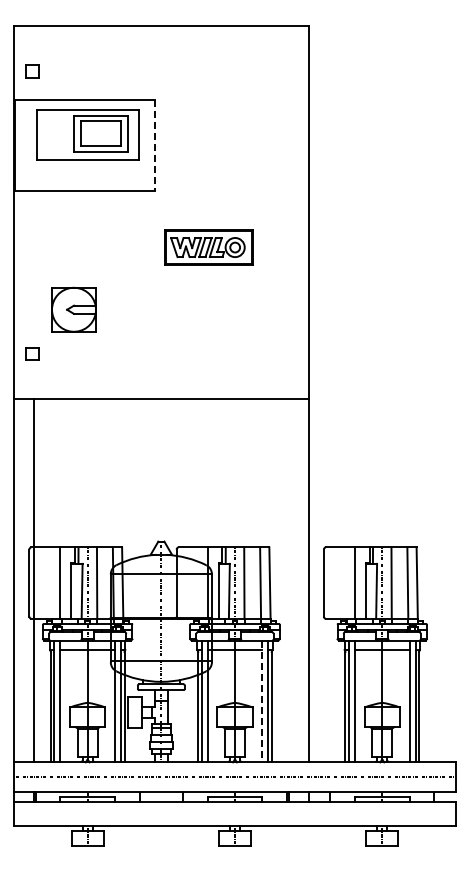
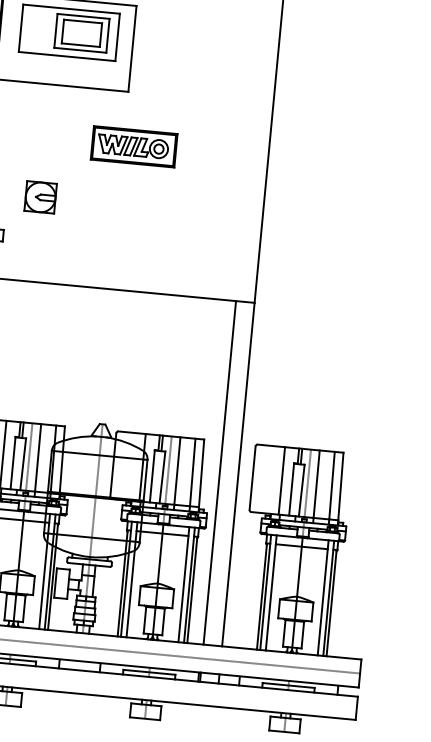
line: (155, 145) -> (132, 49), dashed -> solid
part: (208, 247) -> (133, 146), moved
part: (73, 309) -> (40, 197), size x0.71
line: (288, 580) -> (219, 472), added
line: (262, 701) -> (183, 584), dashed -> solid

